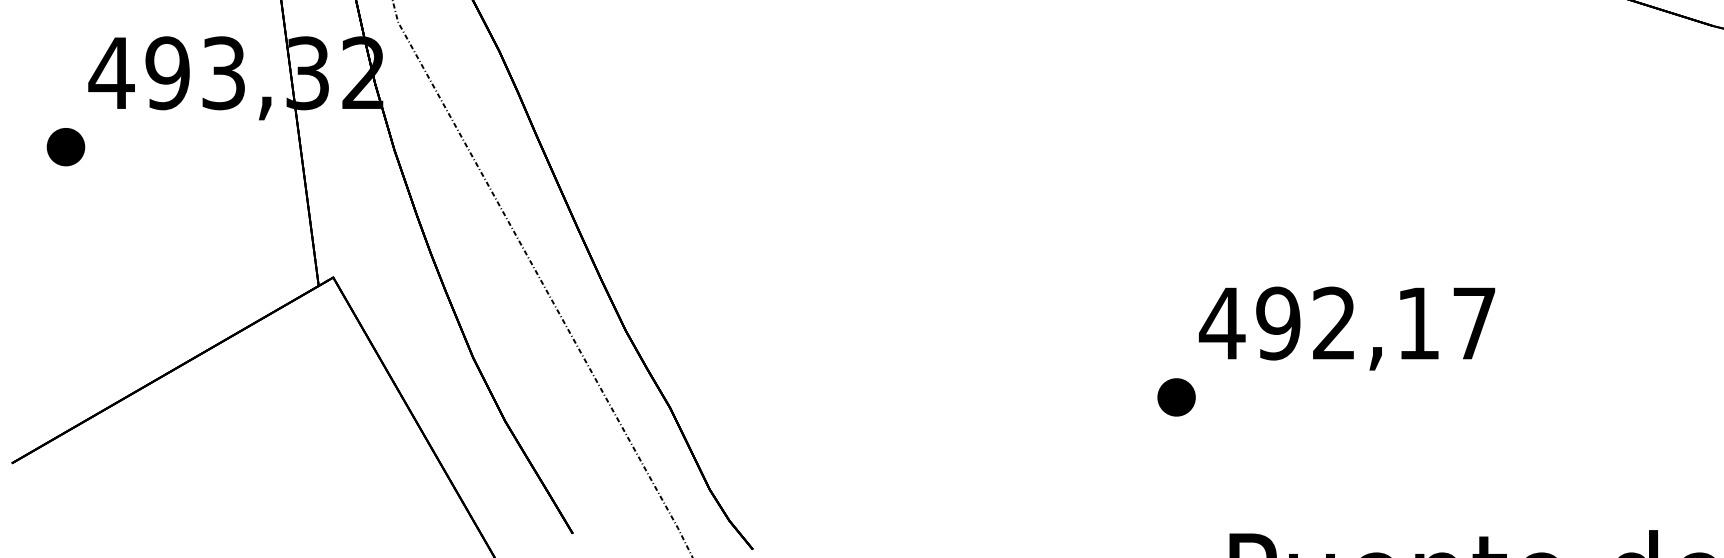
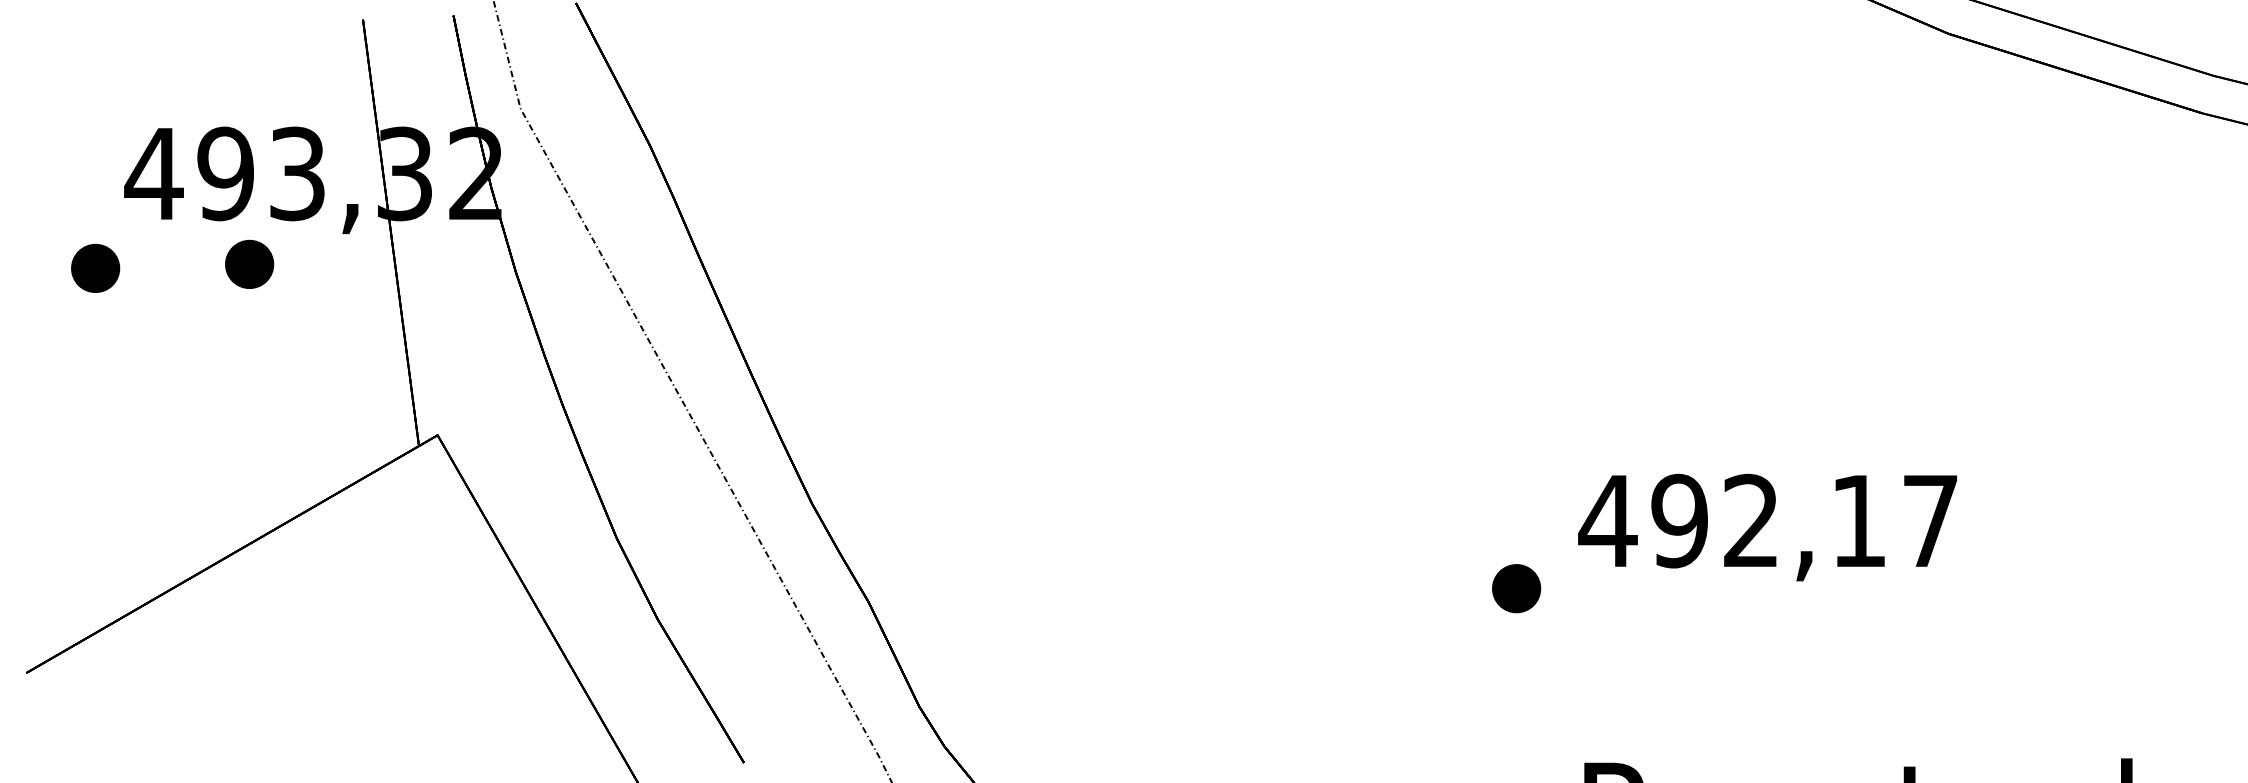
part: (186, 144) -> (249, 264), added
text: (1346, 328) -> (1767, 527), moved

